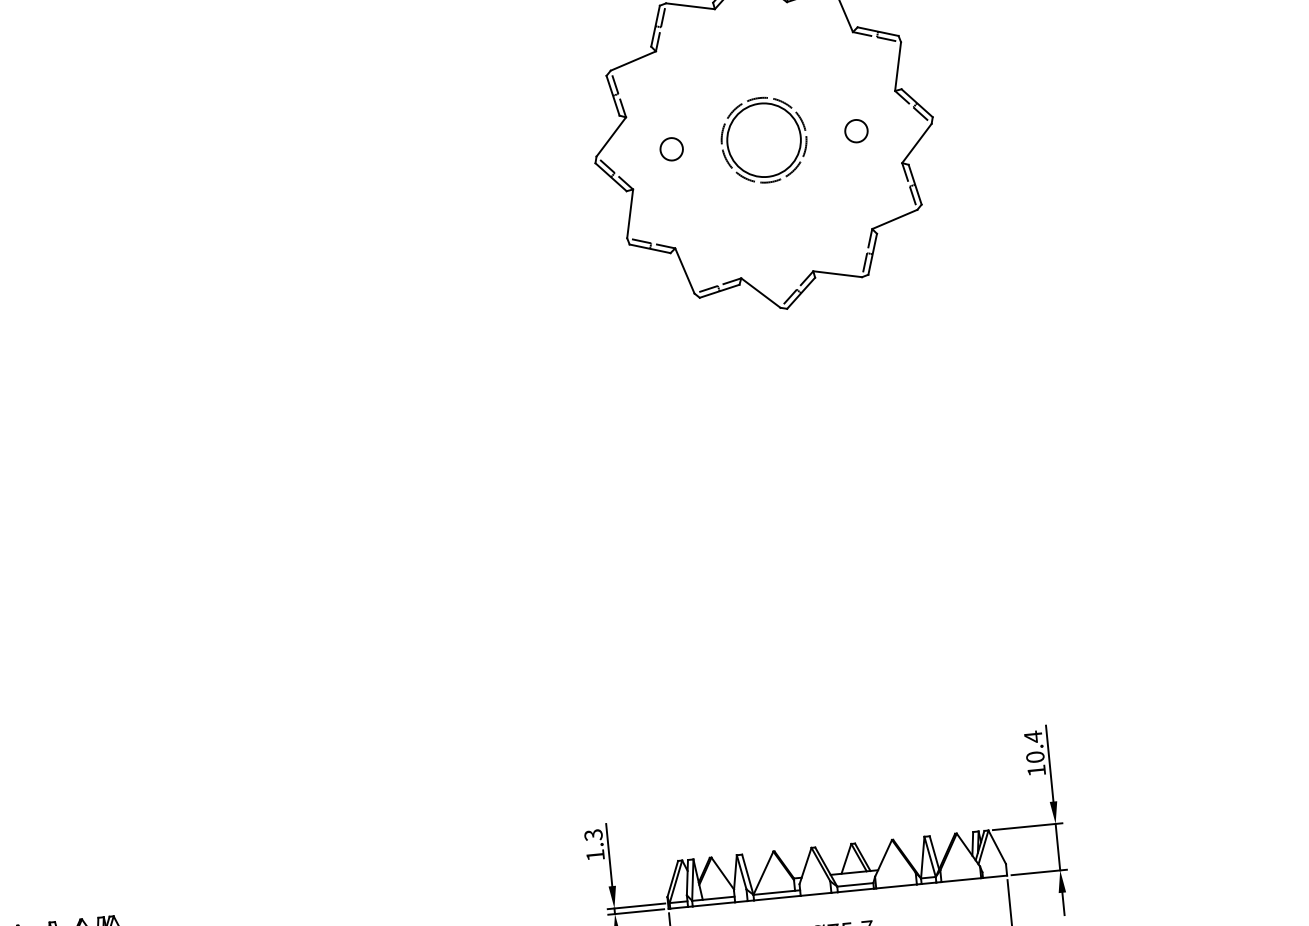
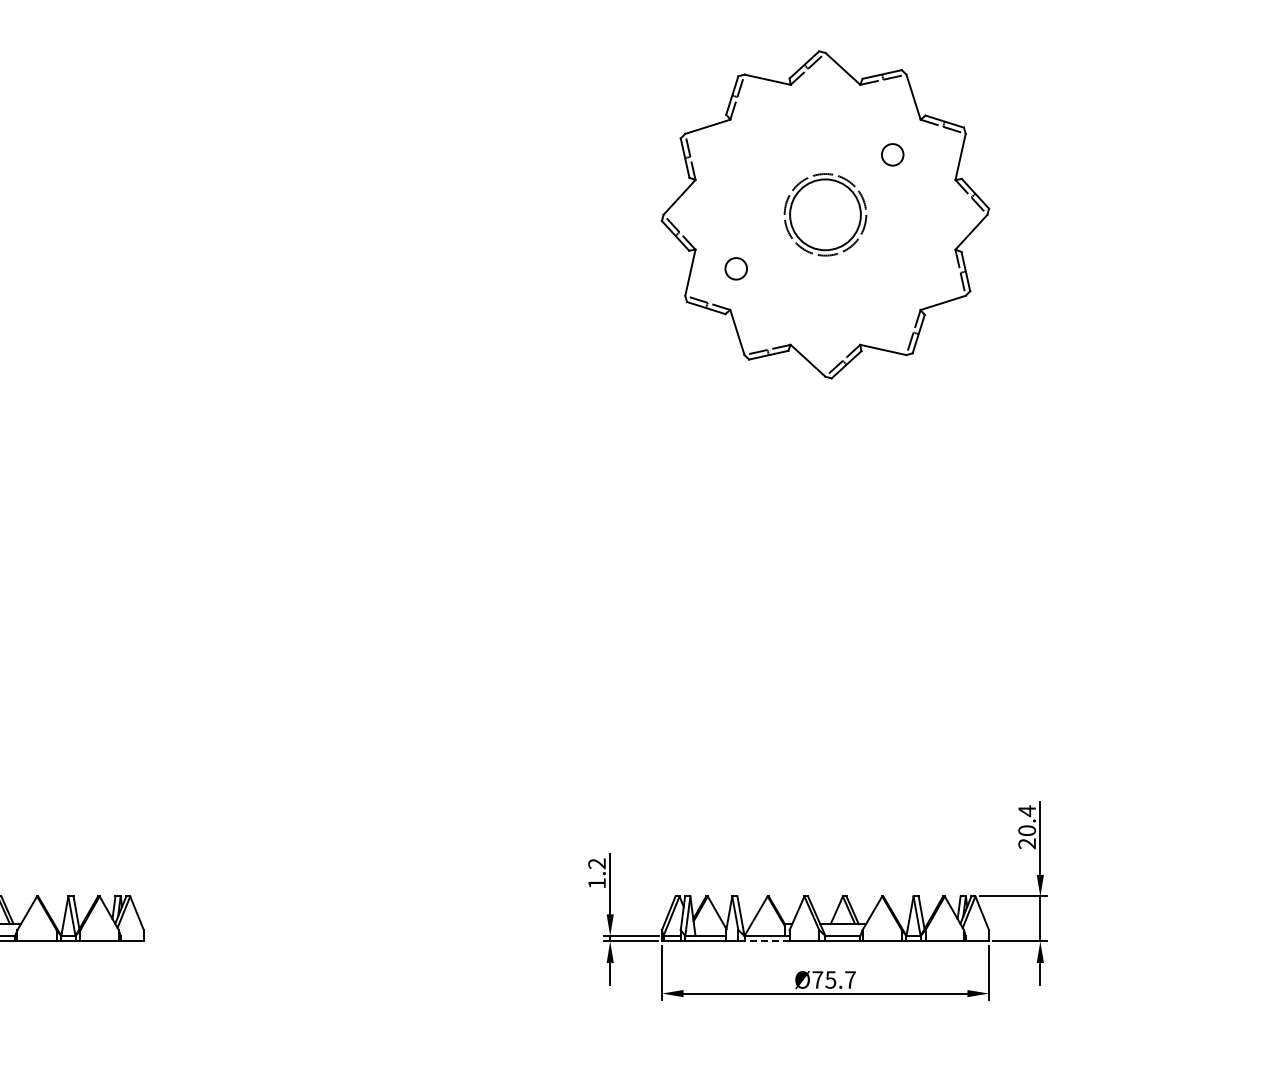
circle: (856, 130) -> (892, 154), moved
circle: (670, 149) -> (735, 268), moved
text: (1035, 770) -> (1026, 843), 10.4 -> 20.4
text: (592, 834) -> (596, 863), 1.3 -> 1.2
line: (777, 898) -> (767, 941), solid -> dashed

